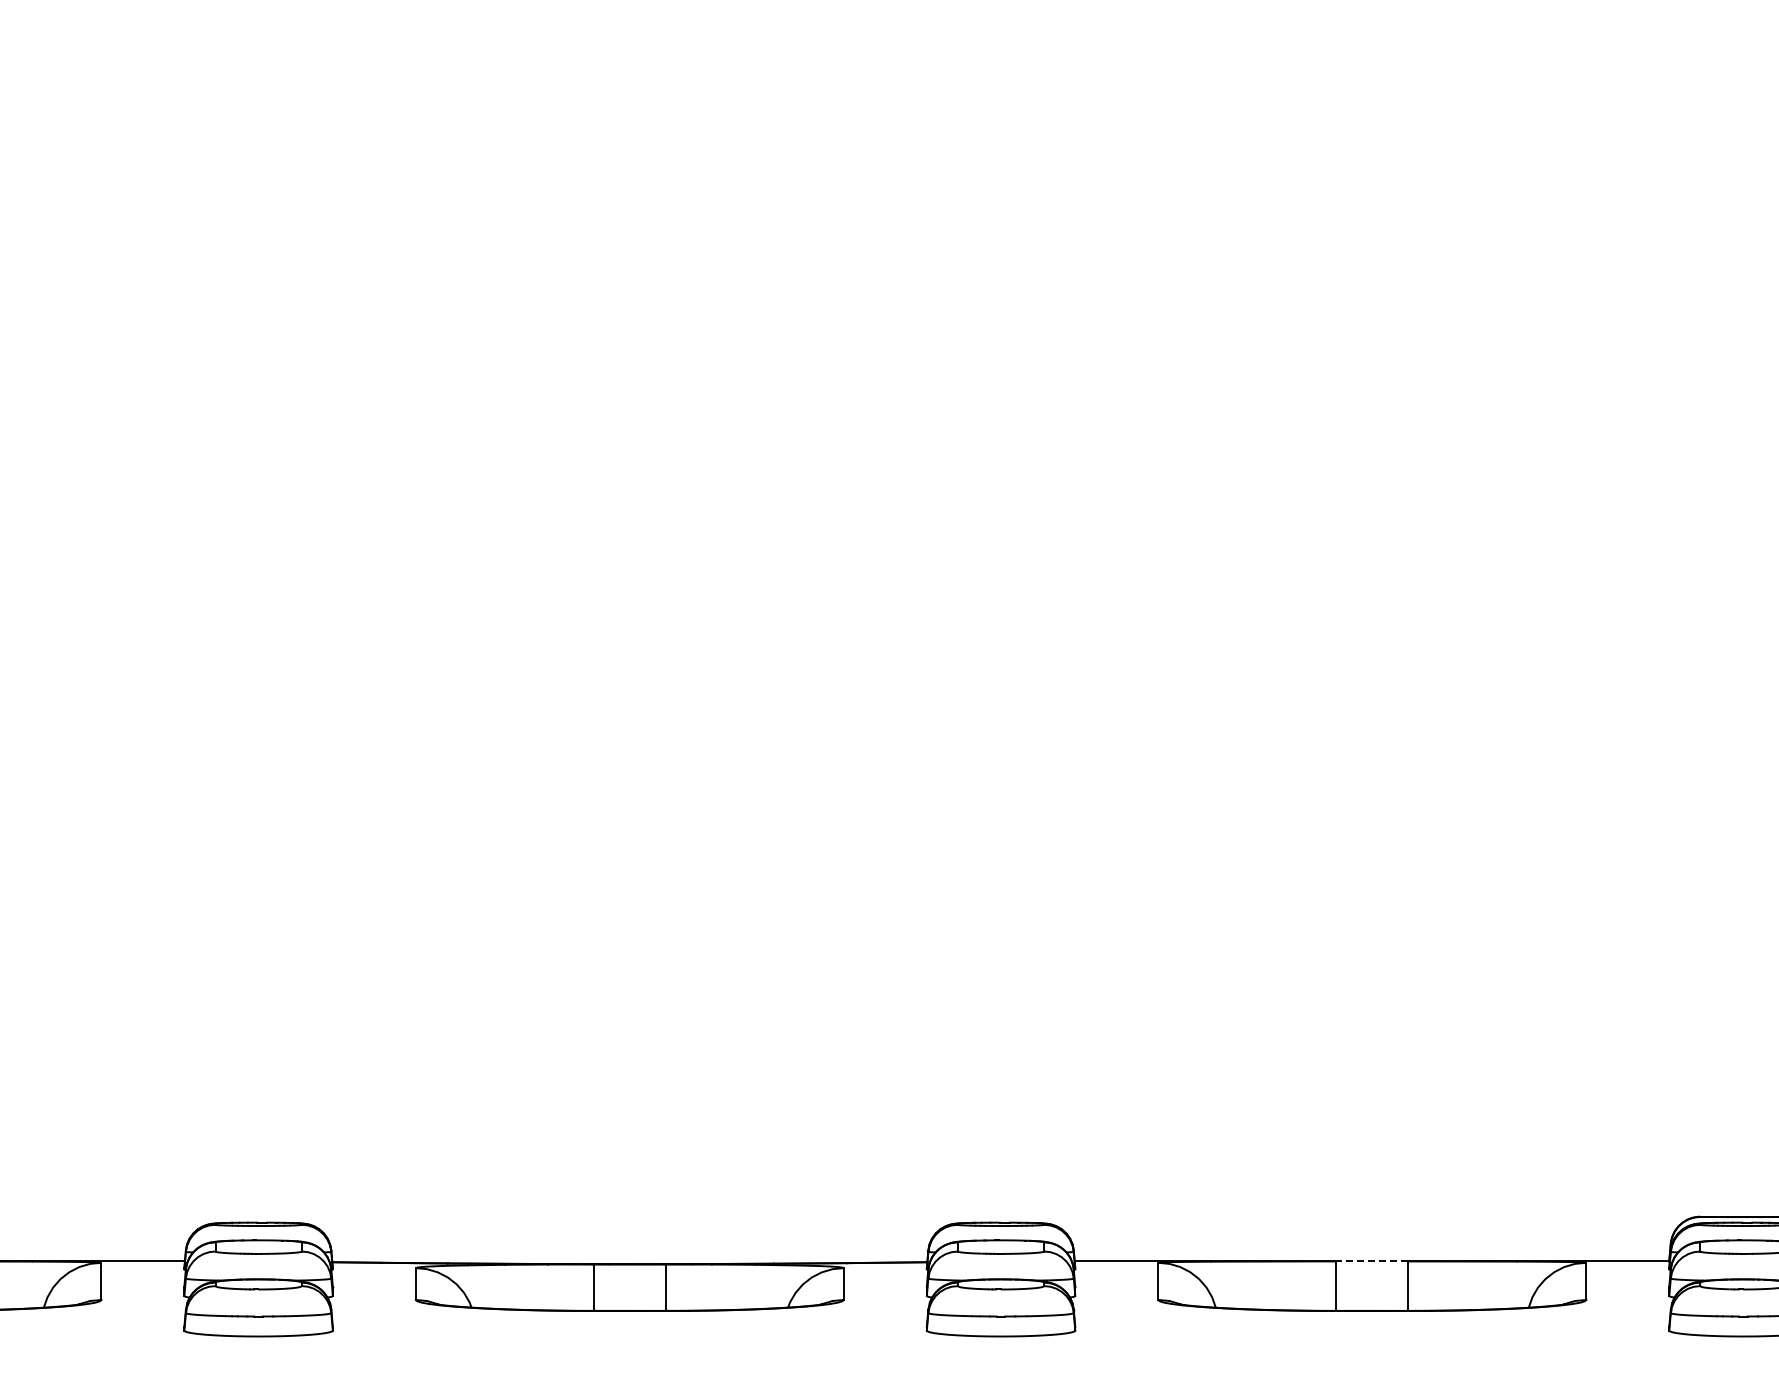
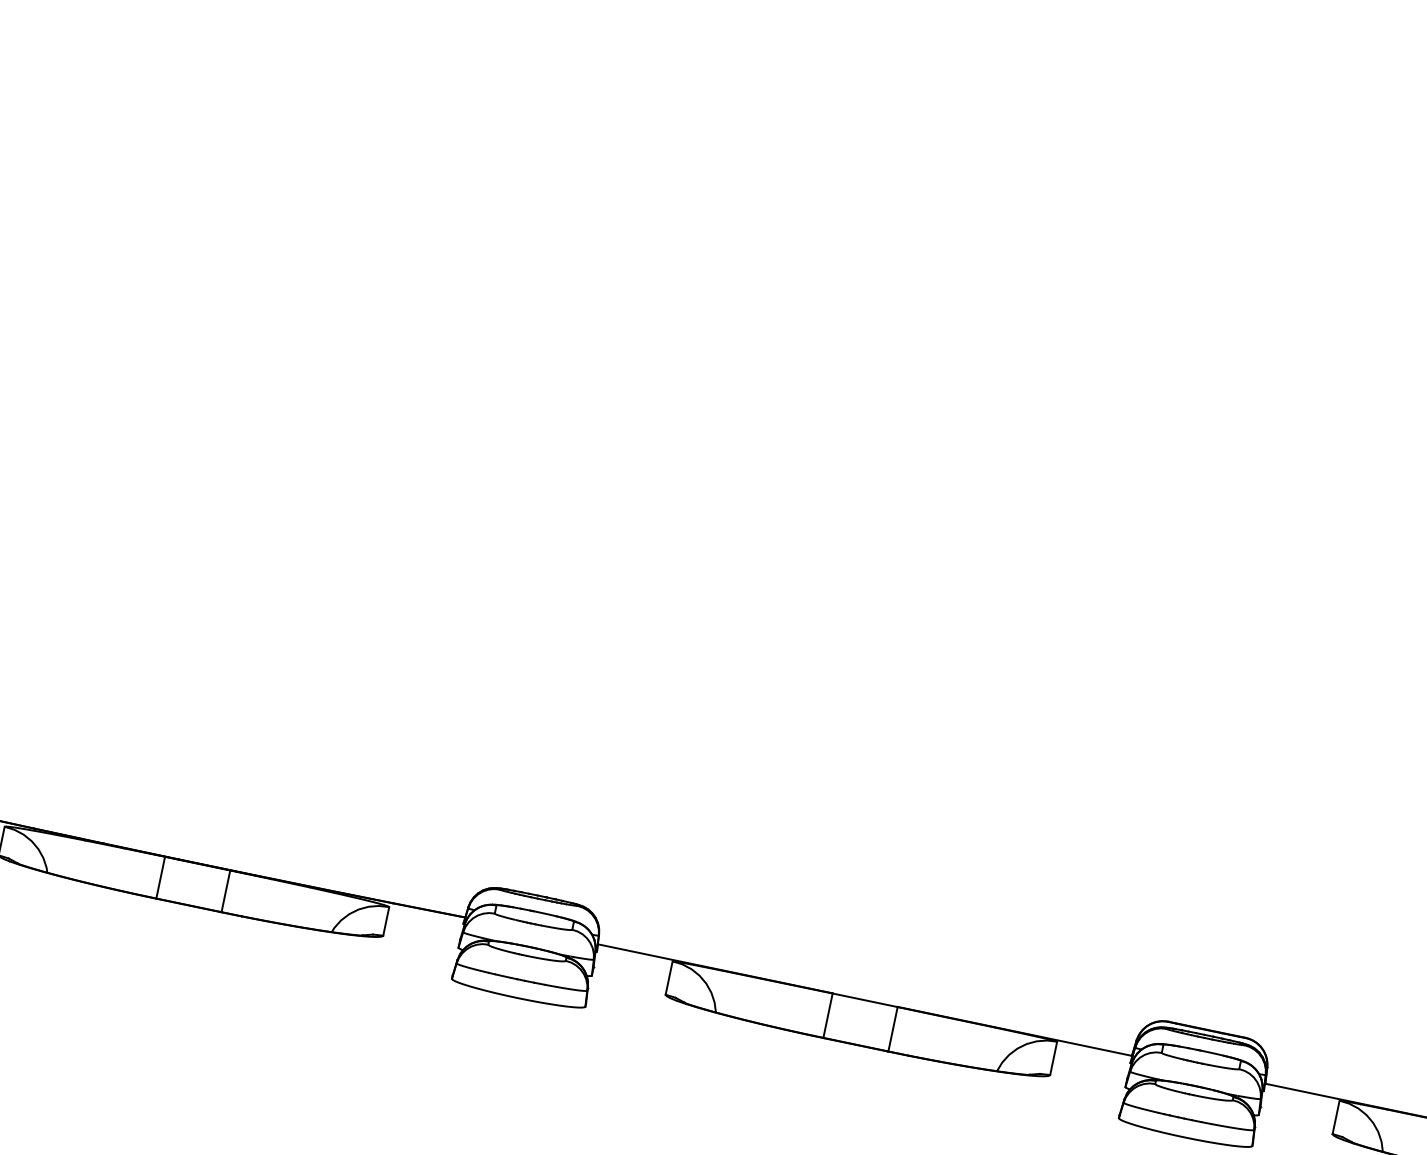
line: (1371, 1261) -> (864, 1000), dashed -> solid

